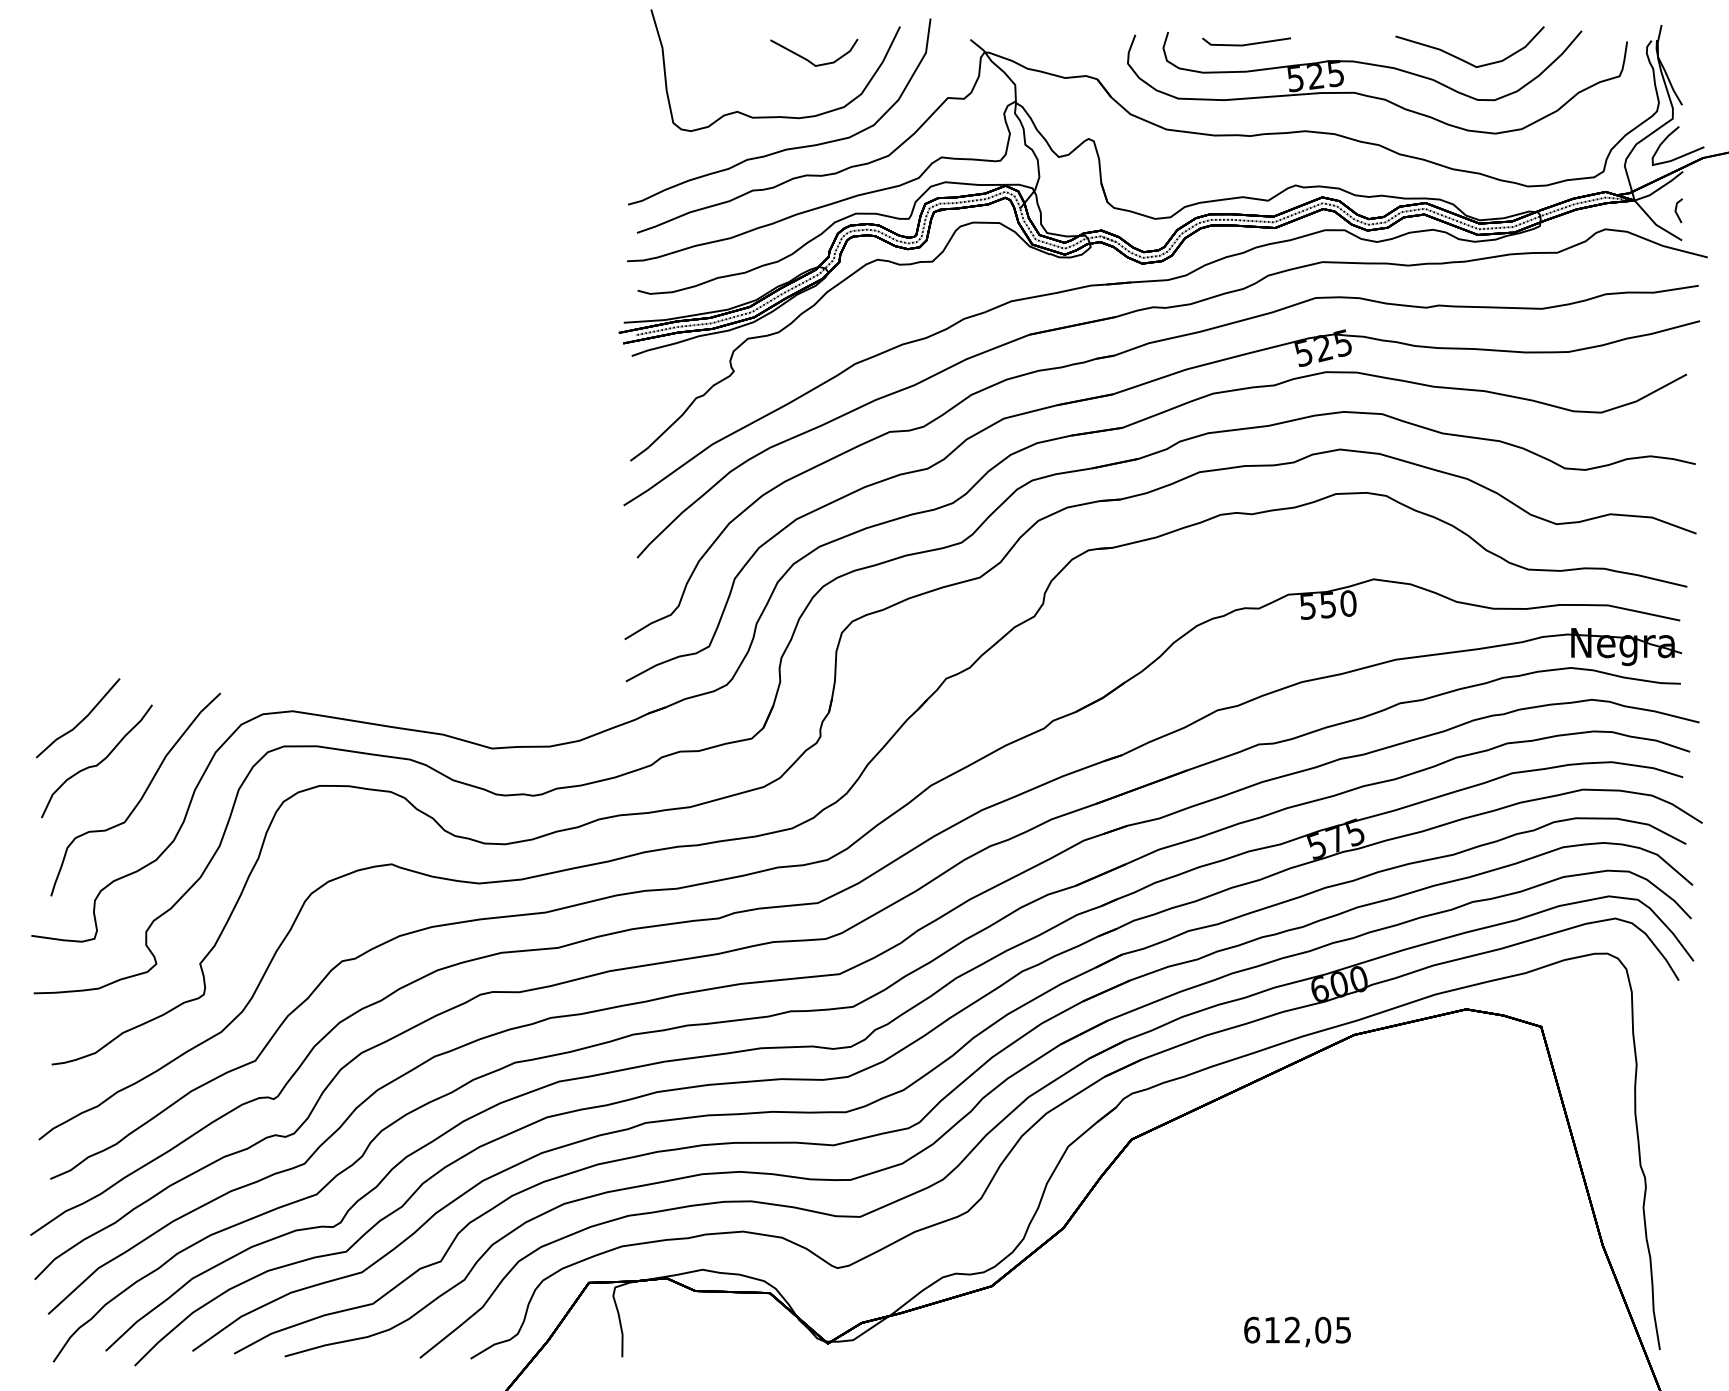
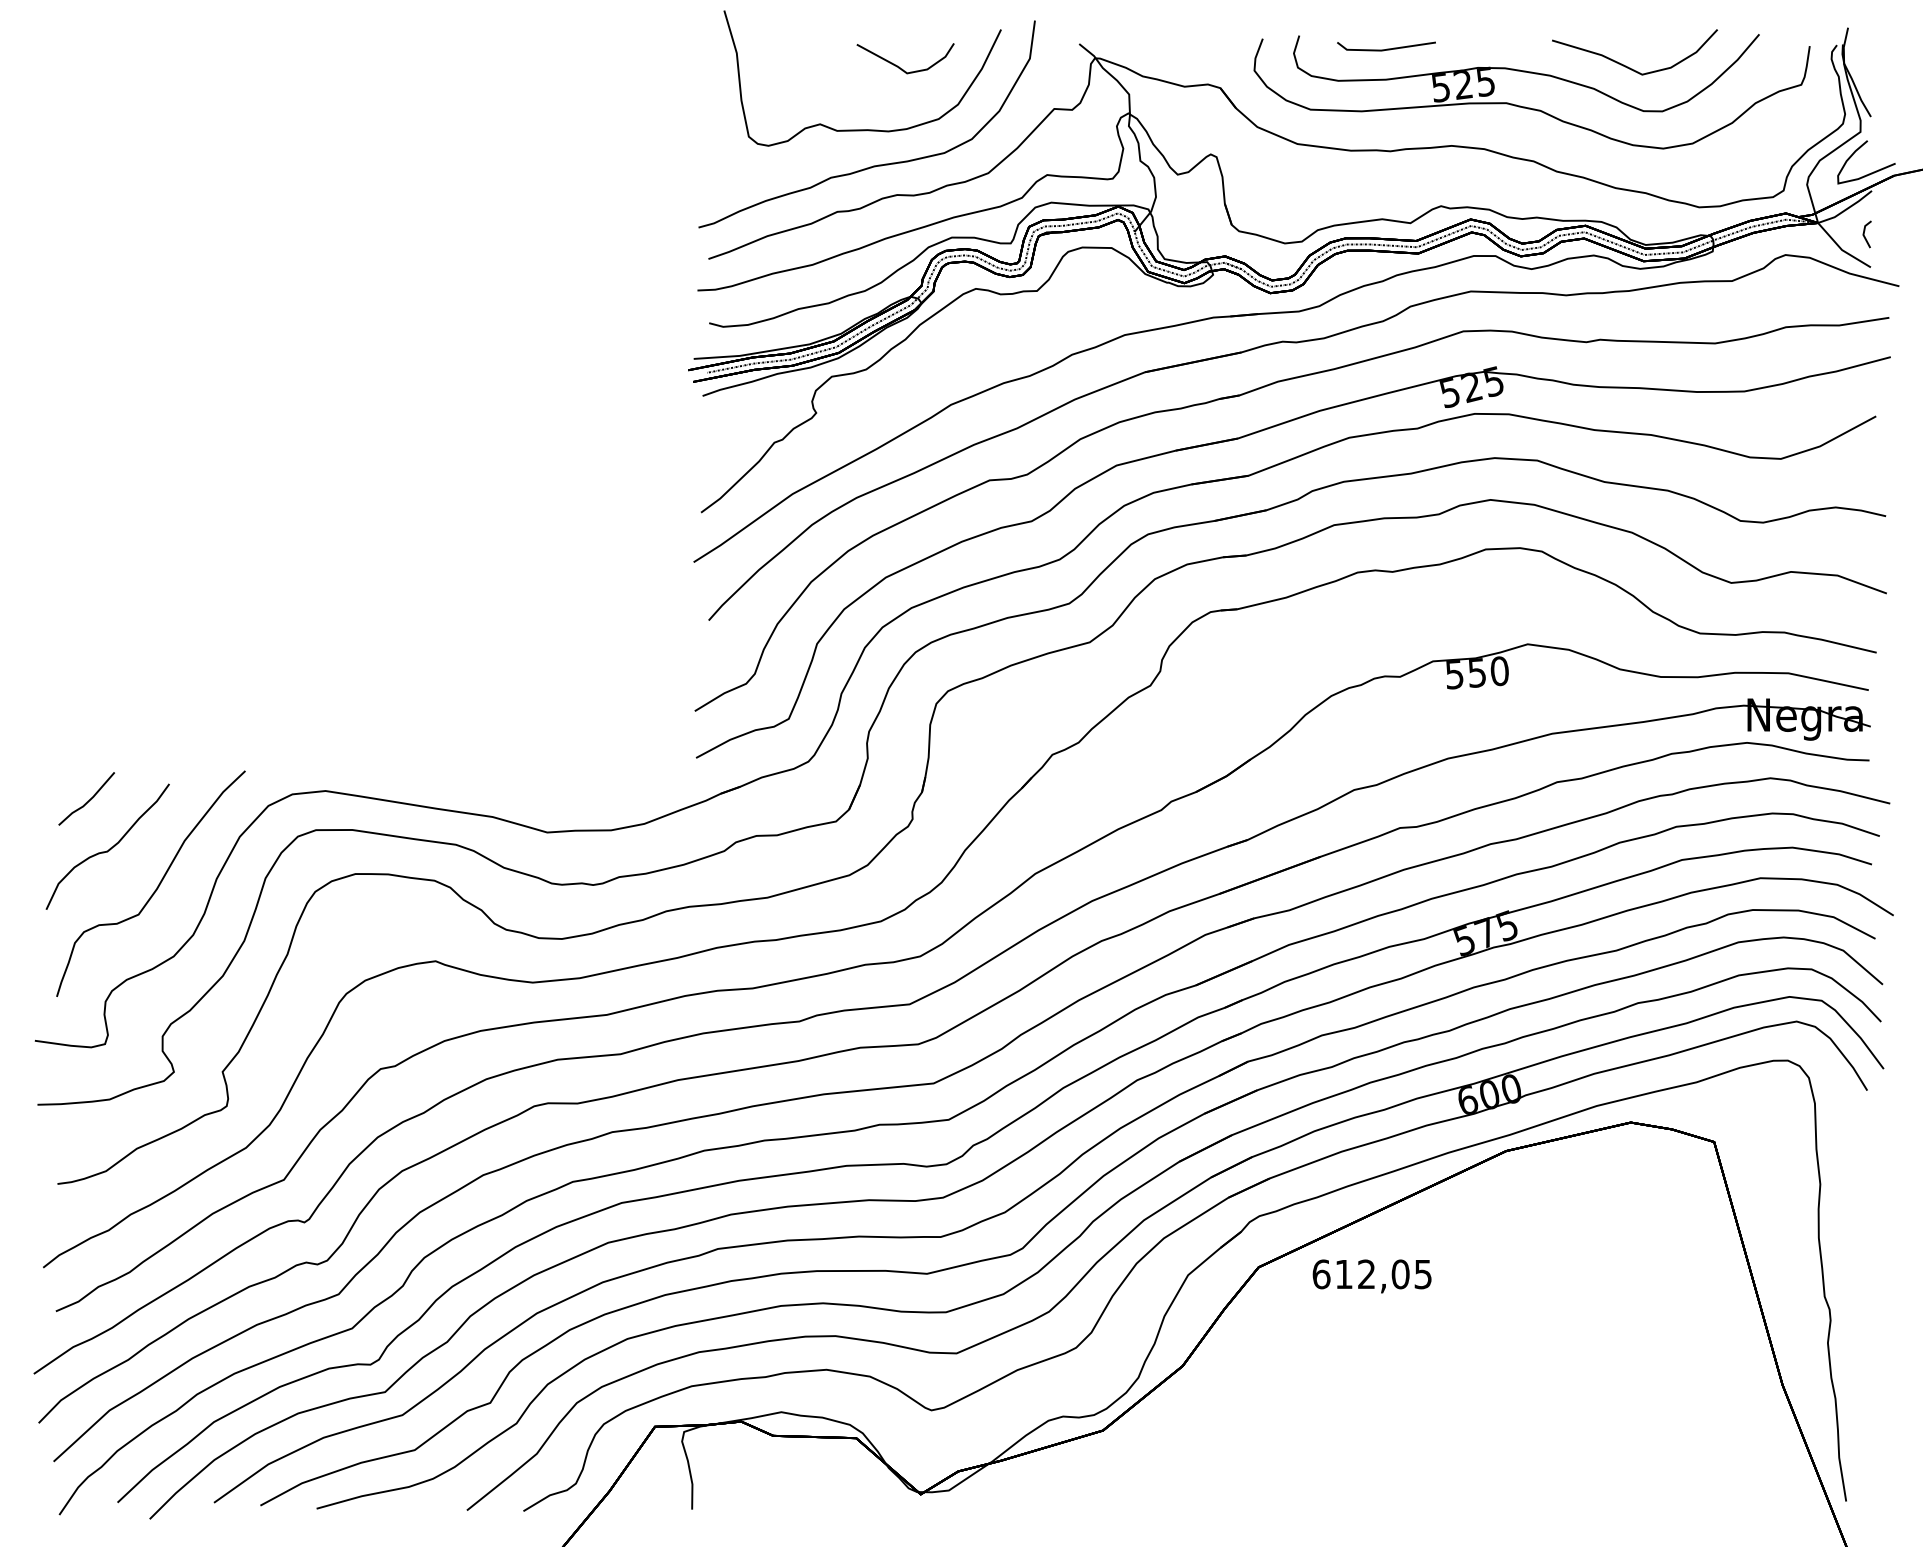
part: (77, 717) -> (86, 798), size x0.6
text: (1296, 1332) -> (1371, 1276), moved

